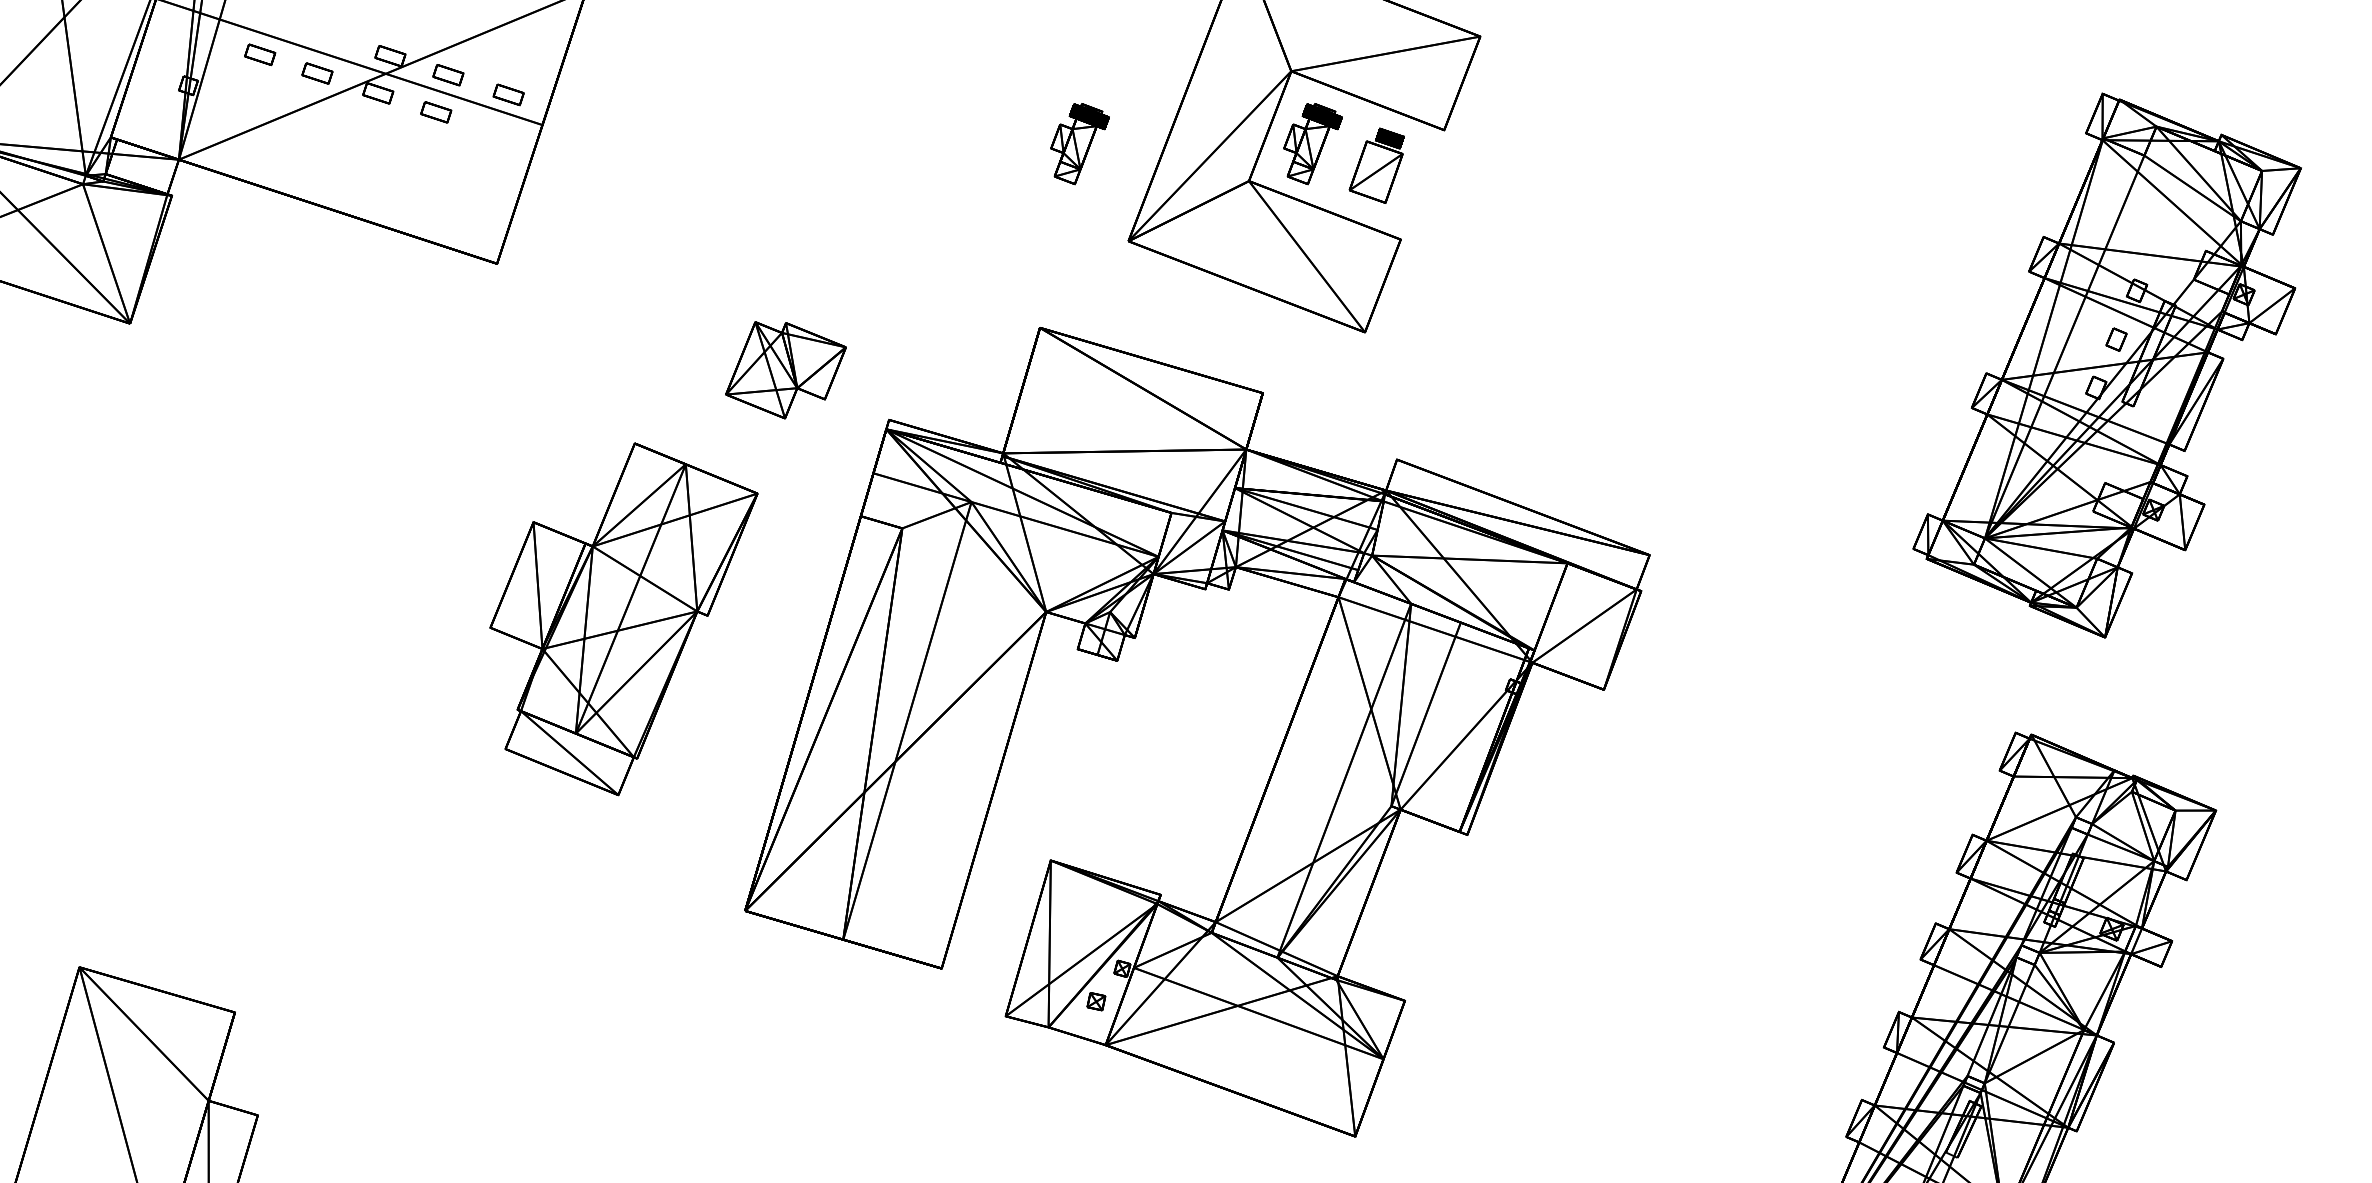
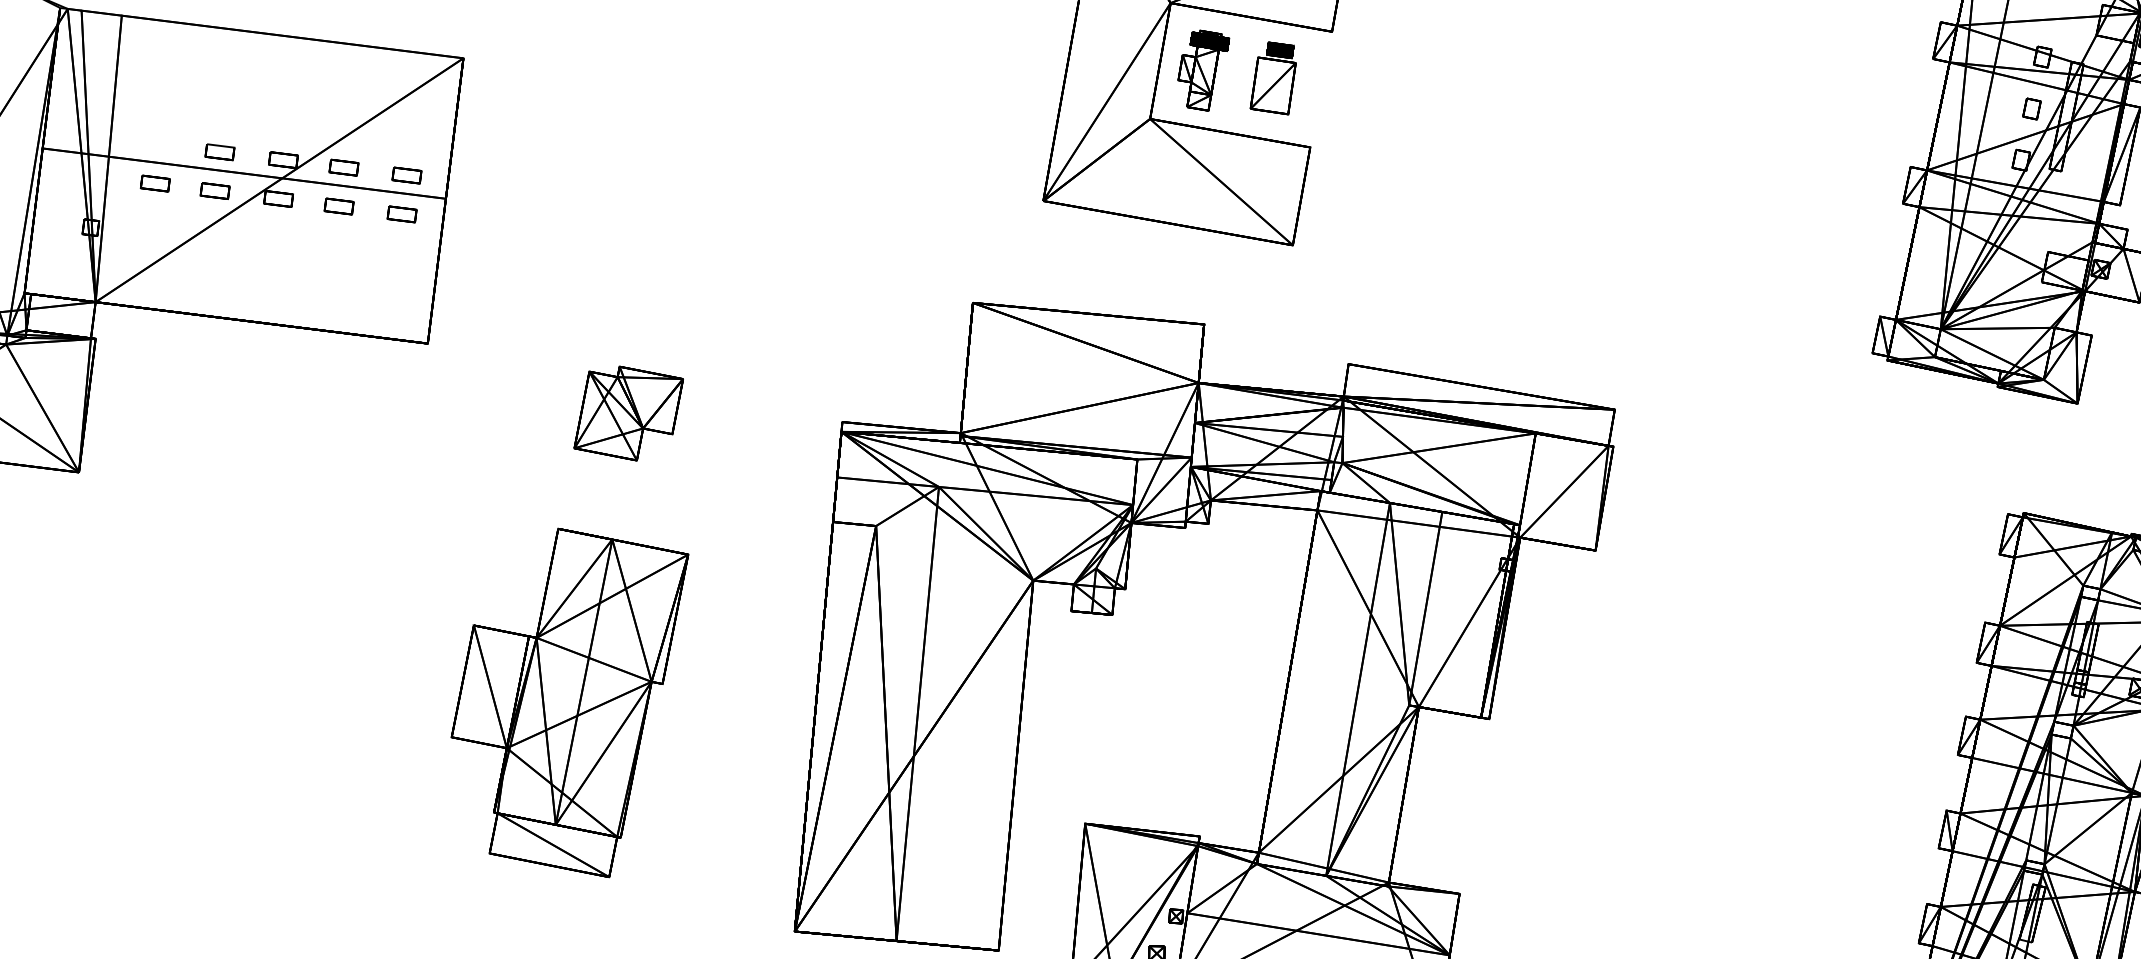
part: (329, 36) -> (219, 152), added
part: (496, 132) -> (402, 214), added
part: (1079, 144) -> (976, 115), removed
part: (785, 370) -> (628, 413), moved
part: (623, 619) -> (580, 703), moved

